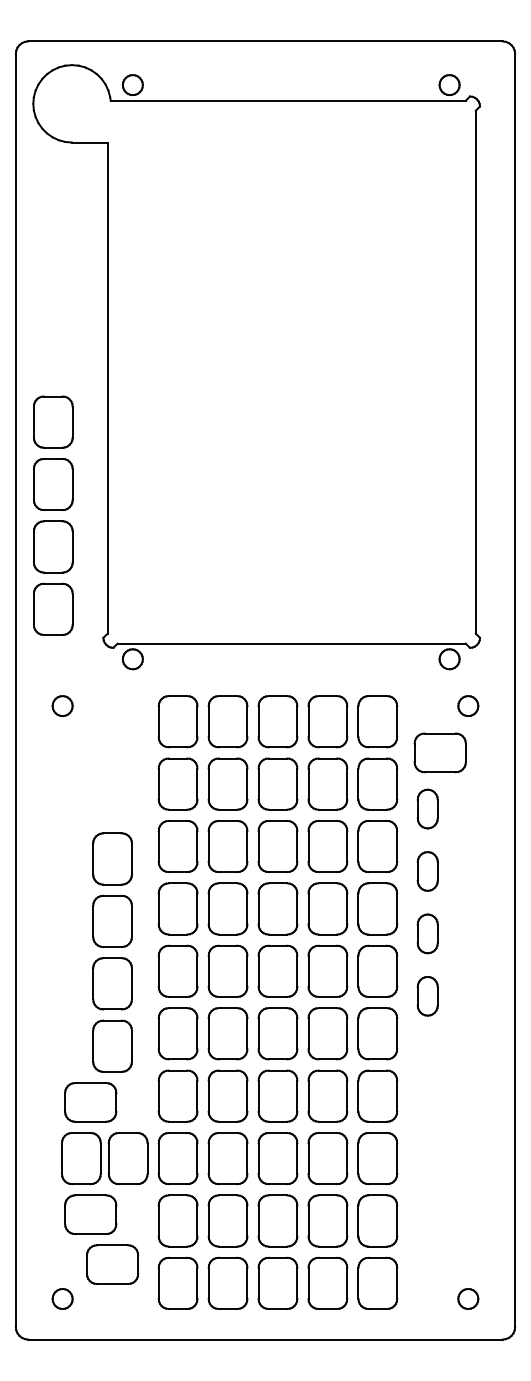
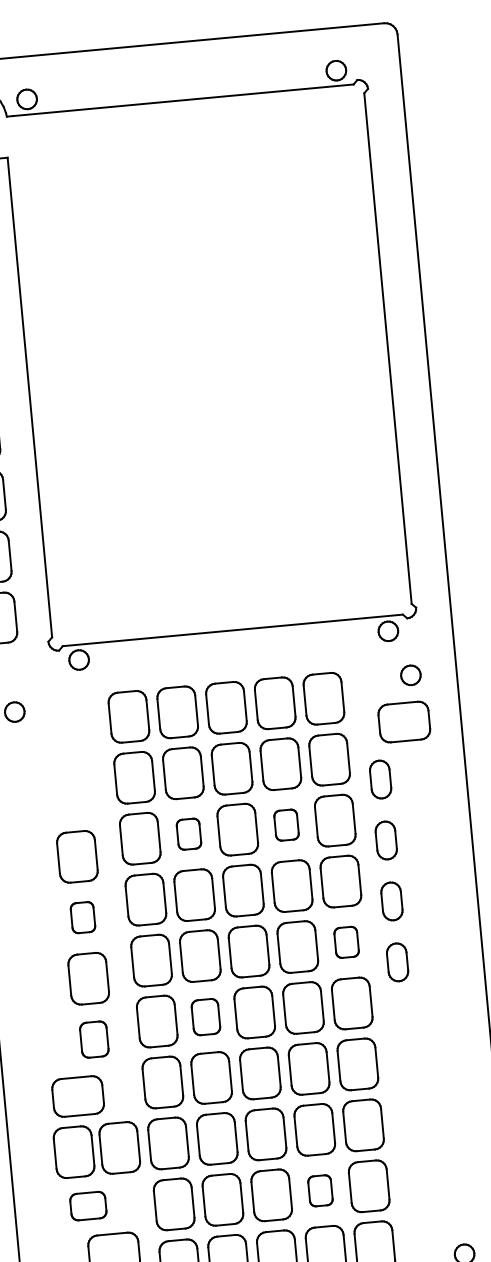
part: (439, 752) -> (403, 721), moved
part: (227, 846) -> (188, 834), size x0.6
part: (327, 846) -> (286, 825), size x0.6
part: (112, 920) -> (82, 916), size x0.6
part: (377, 970) -> (346, 941), size x0.6
part: (227, 1033) -> (205, 1016), size x0.7
part: (112, 1045) -> (94, 1038), size x0.7
part: (90, 1214) -> (88, 1205), size x0.7
part: (327, 1220) -> (320, 1190), size x0.6

